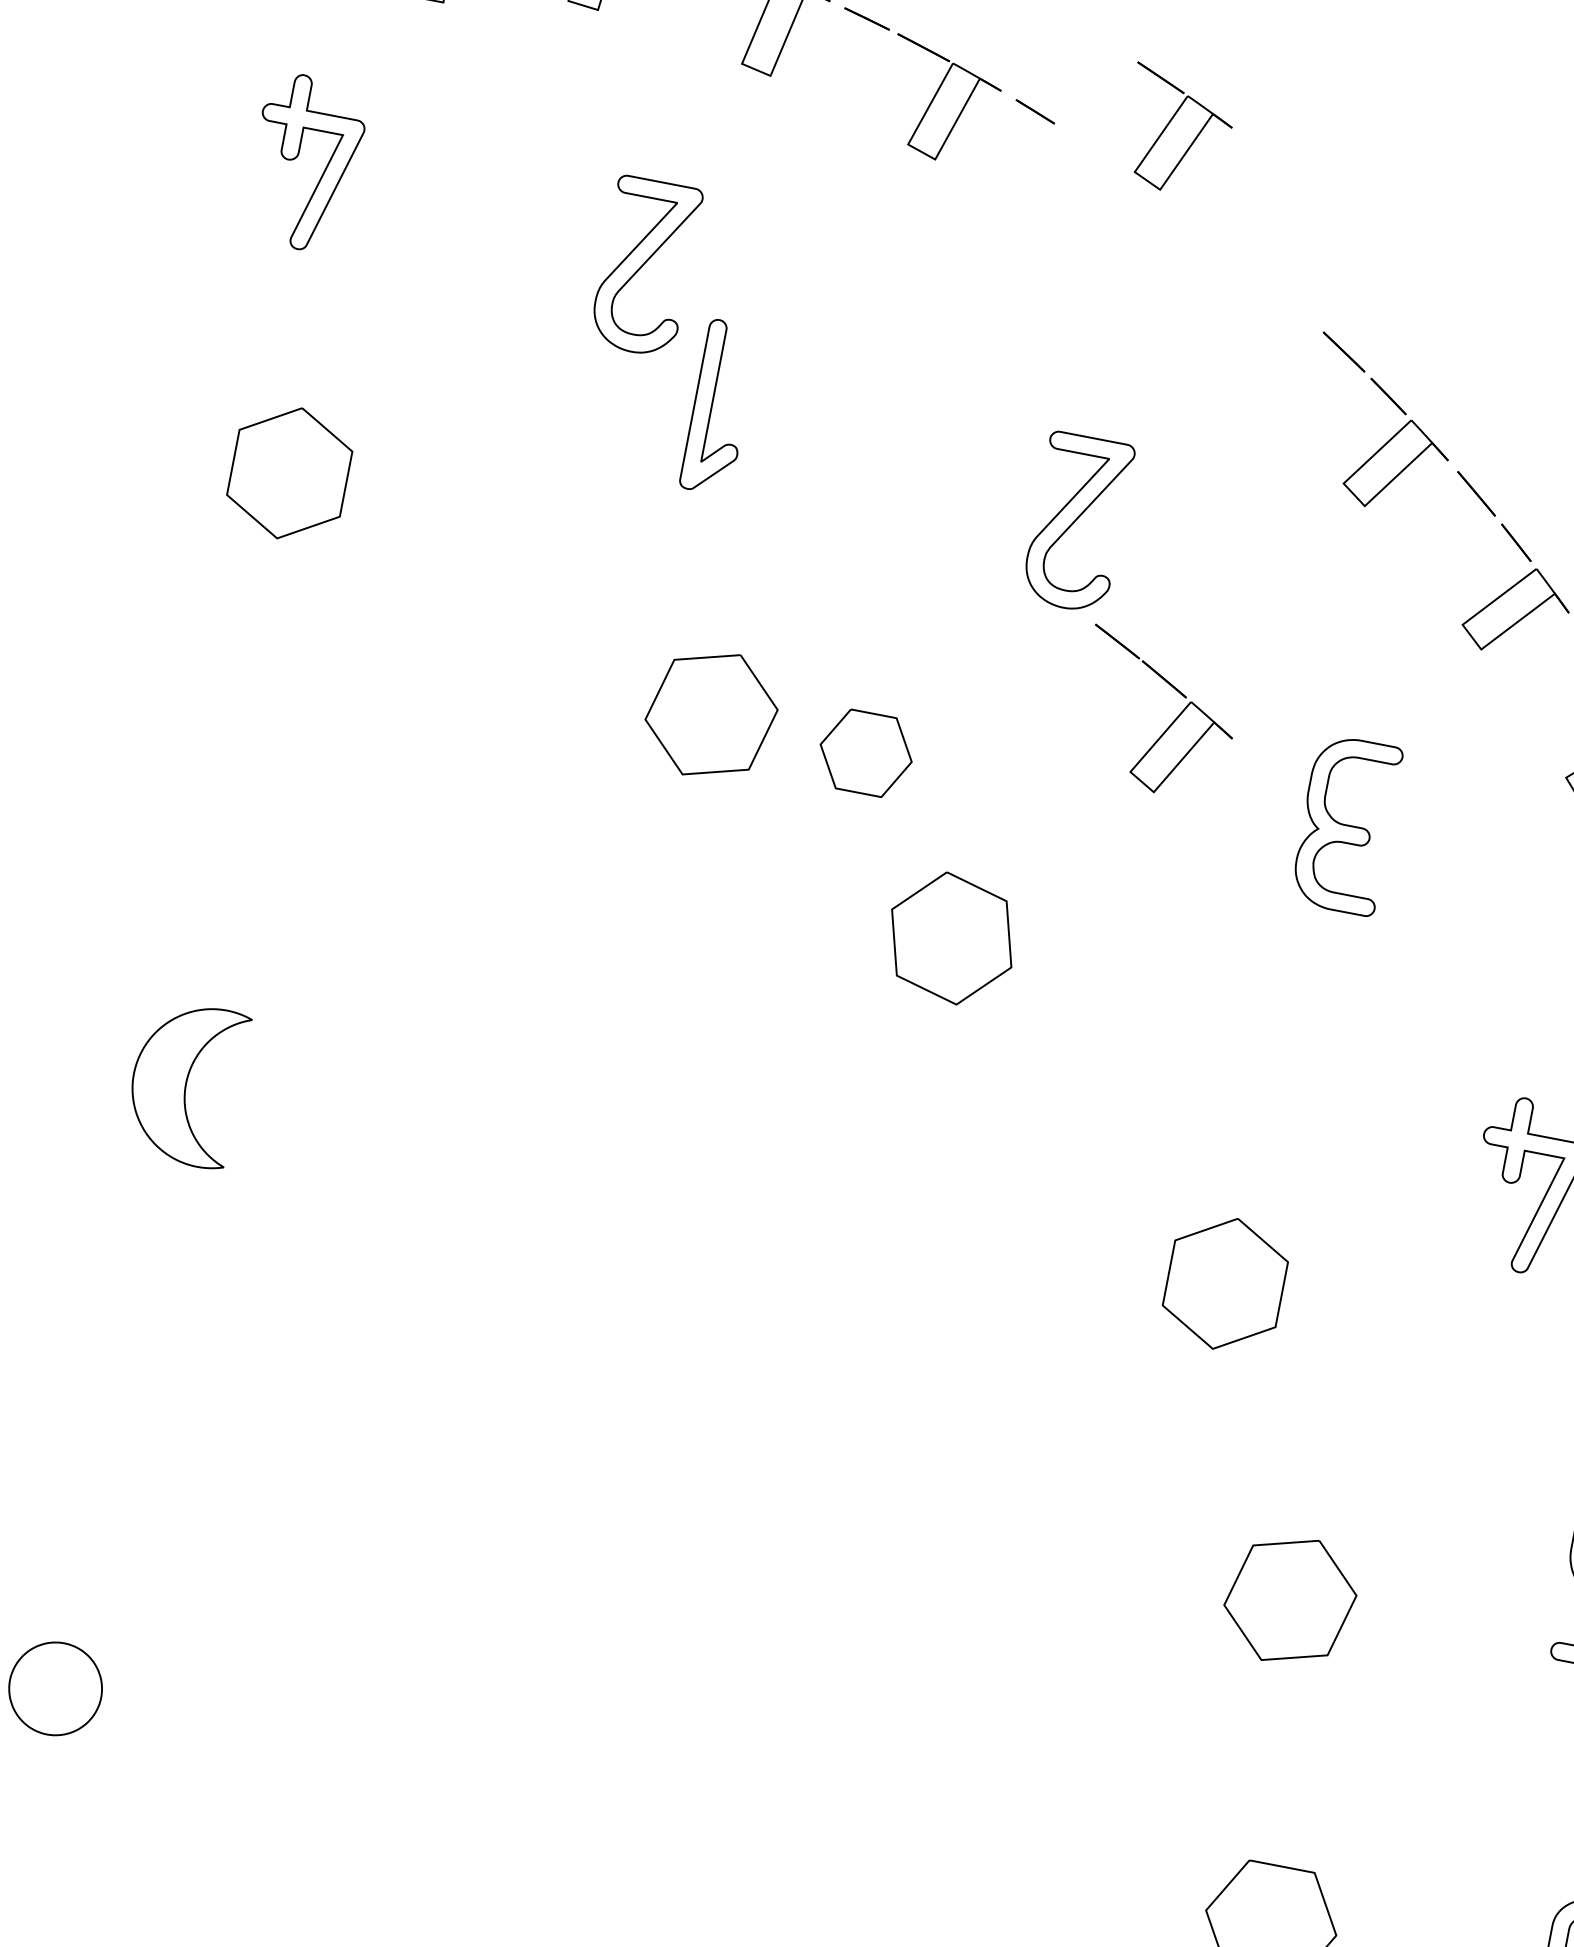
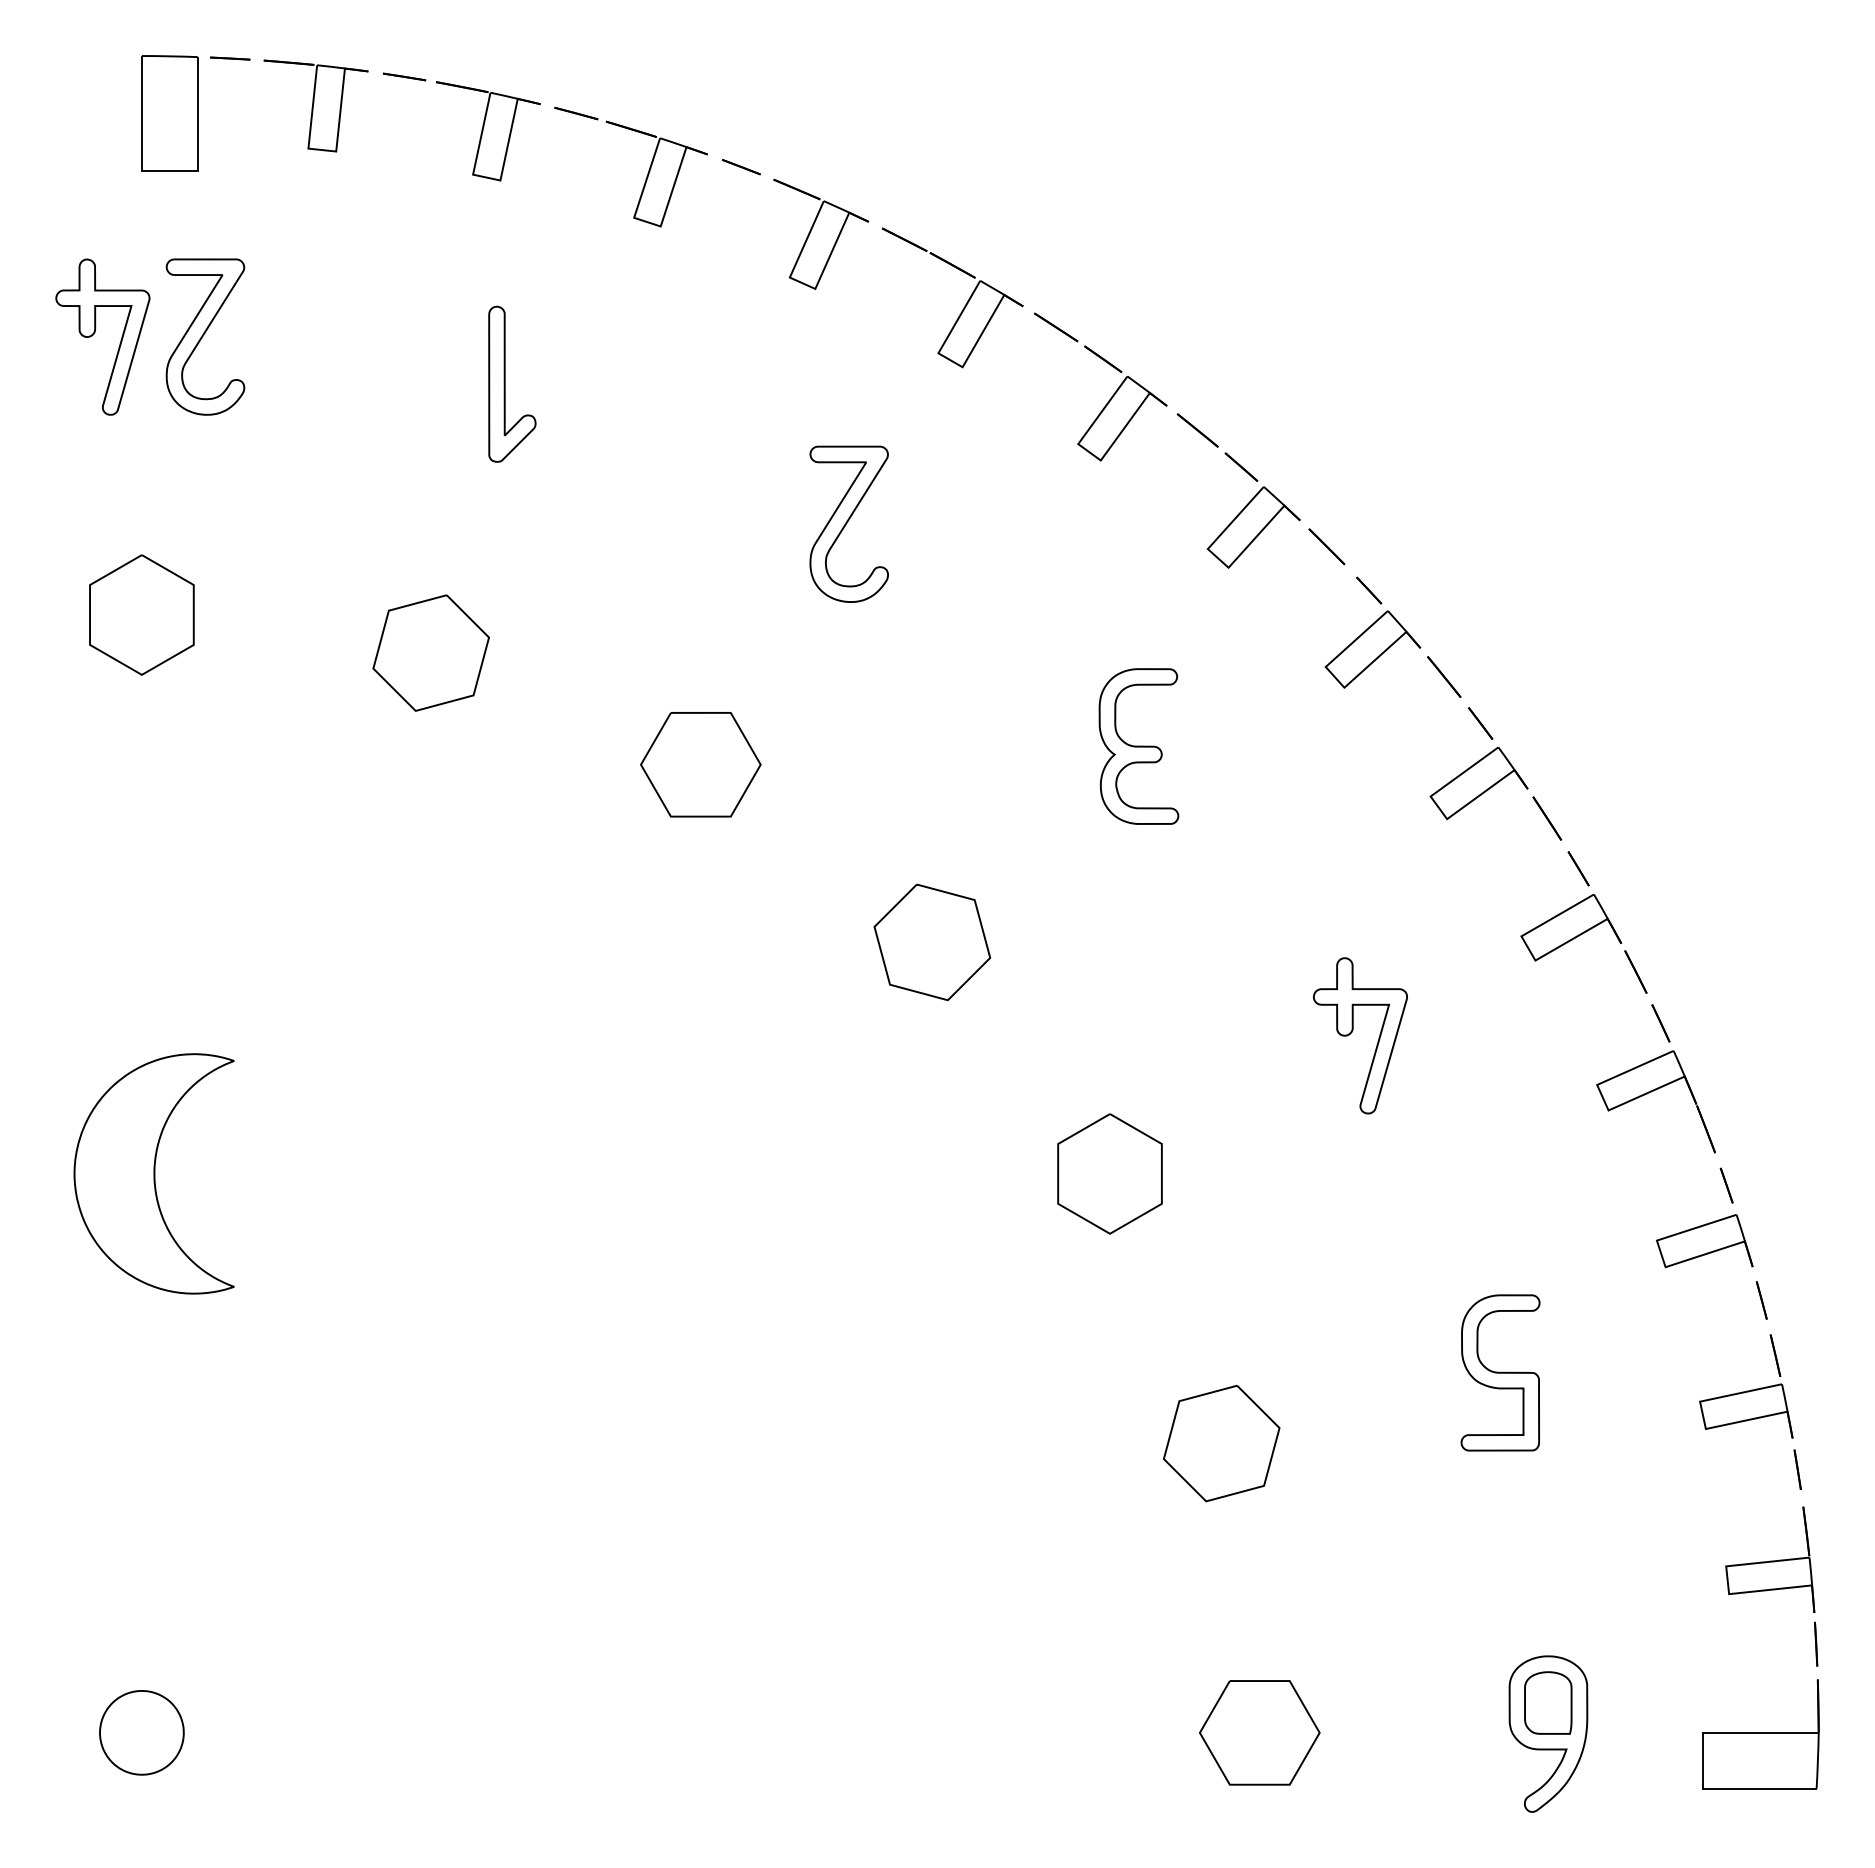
part: (1177, 130) -> (820, 233), moved
part: (646, 266) -> (205, 336), moved
part: (712, 405) -> (505, 383), moved
part: (710, 714) -> (430, 652), moved
part: (1168, 725) -> (964, 305), moved
part: (865, 752) -> (700, 764), size x1.43
part: (951, 938) -> (932, 942), moved
part: (185, 1083) -> (153, 1173), size x1.67

